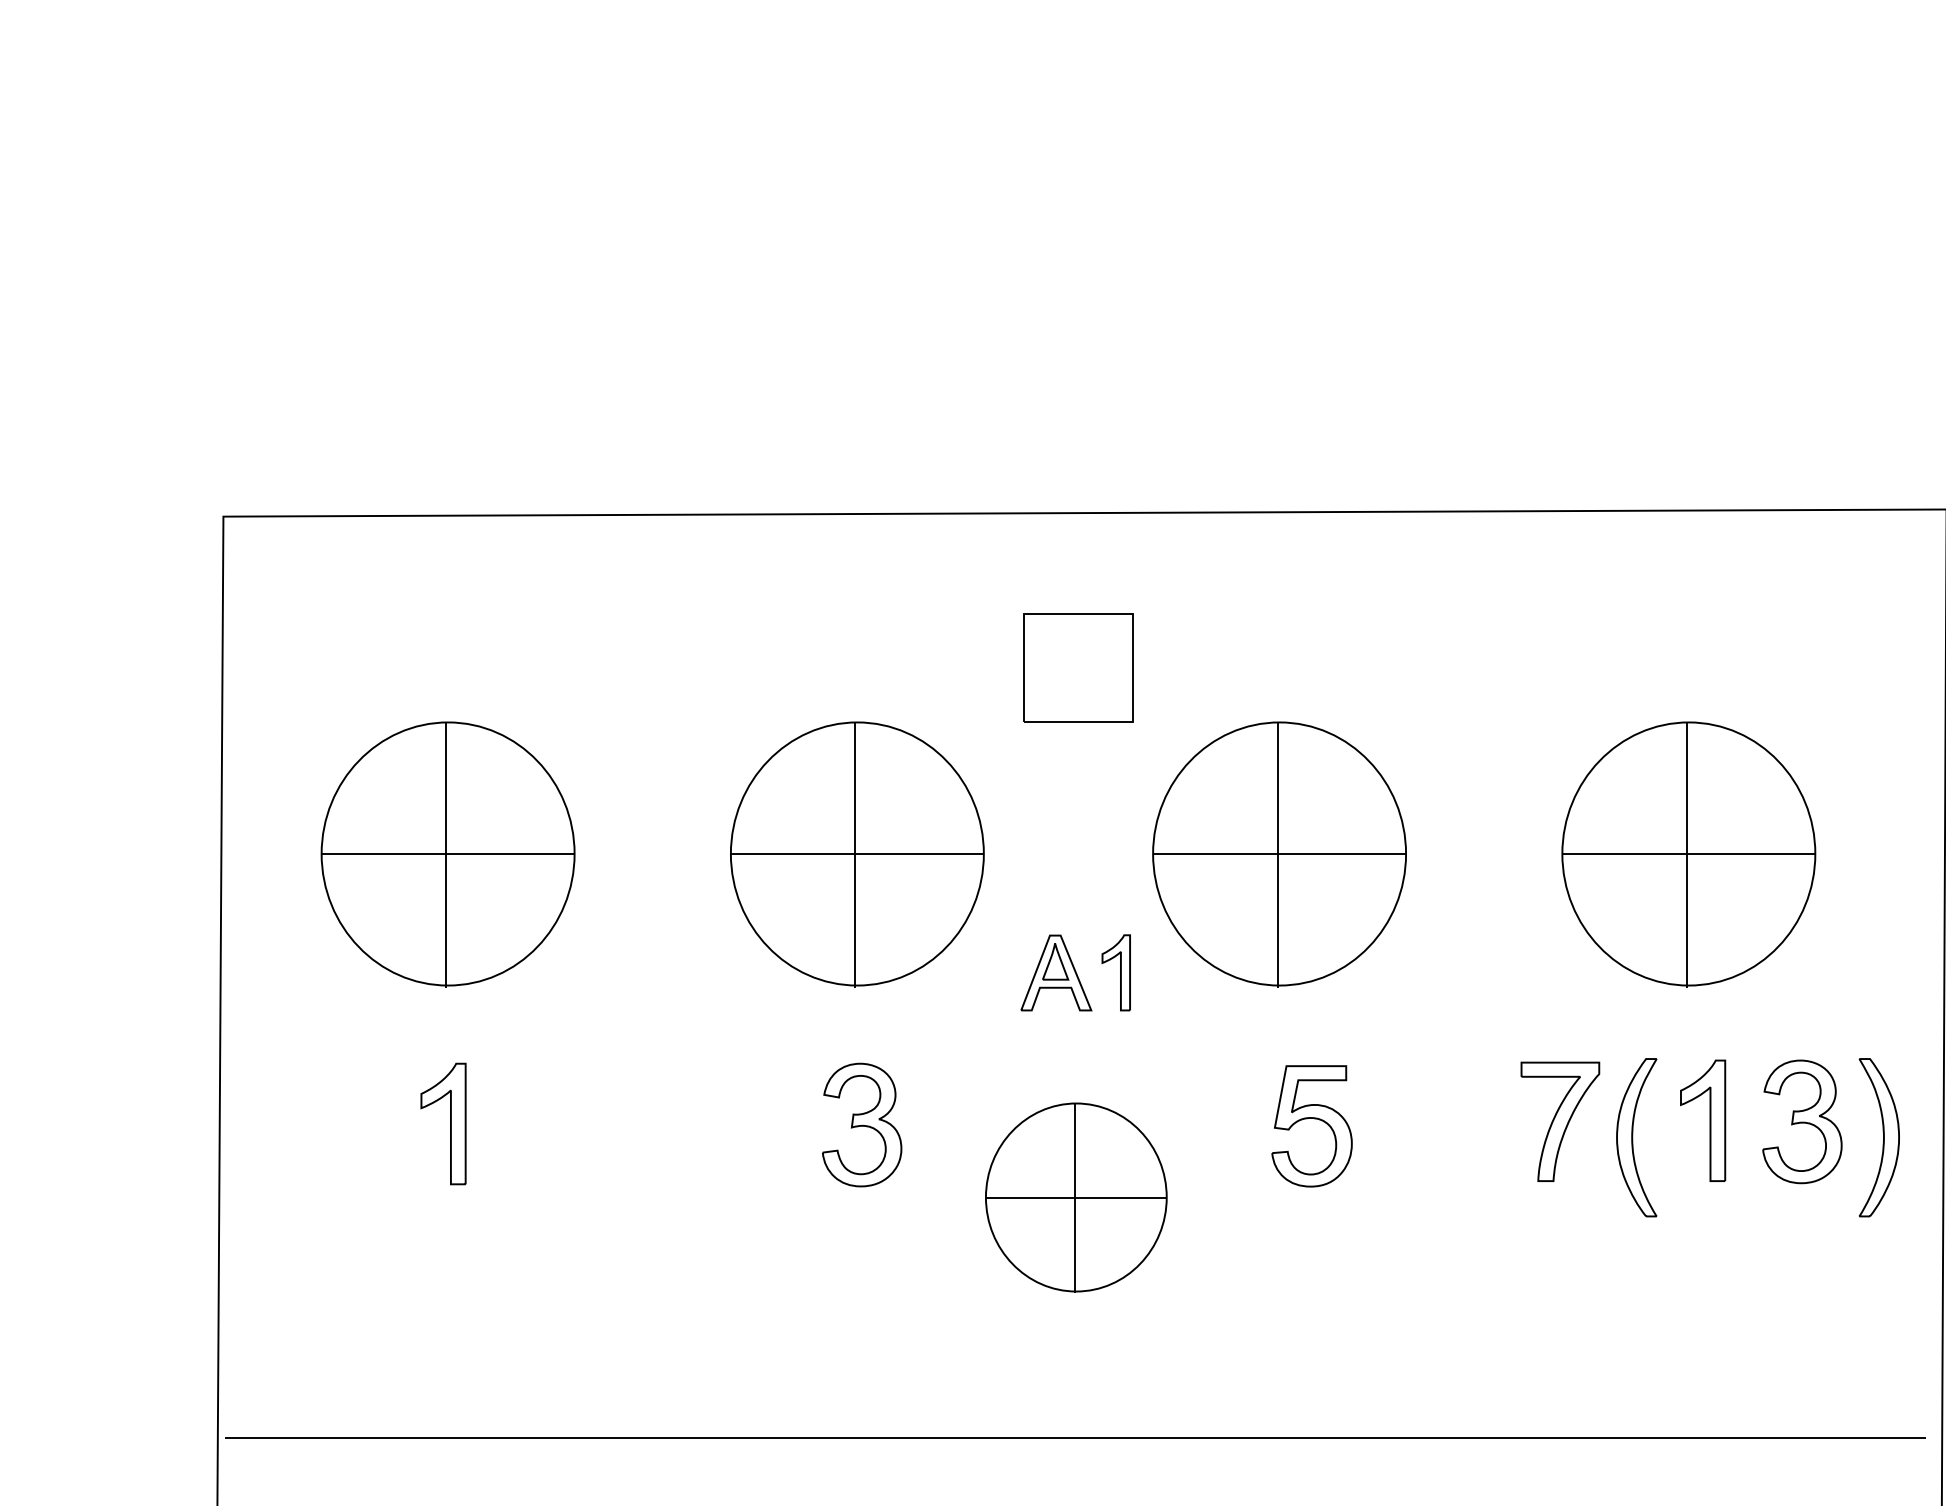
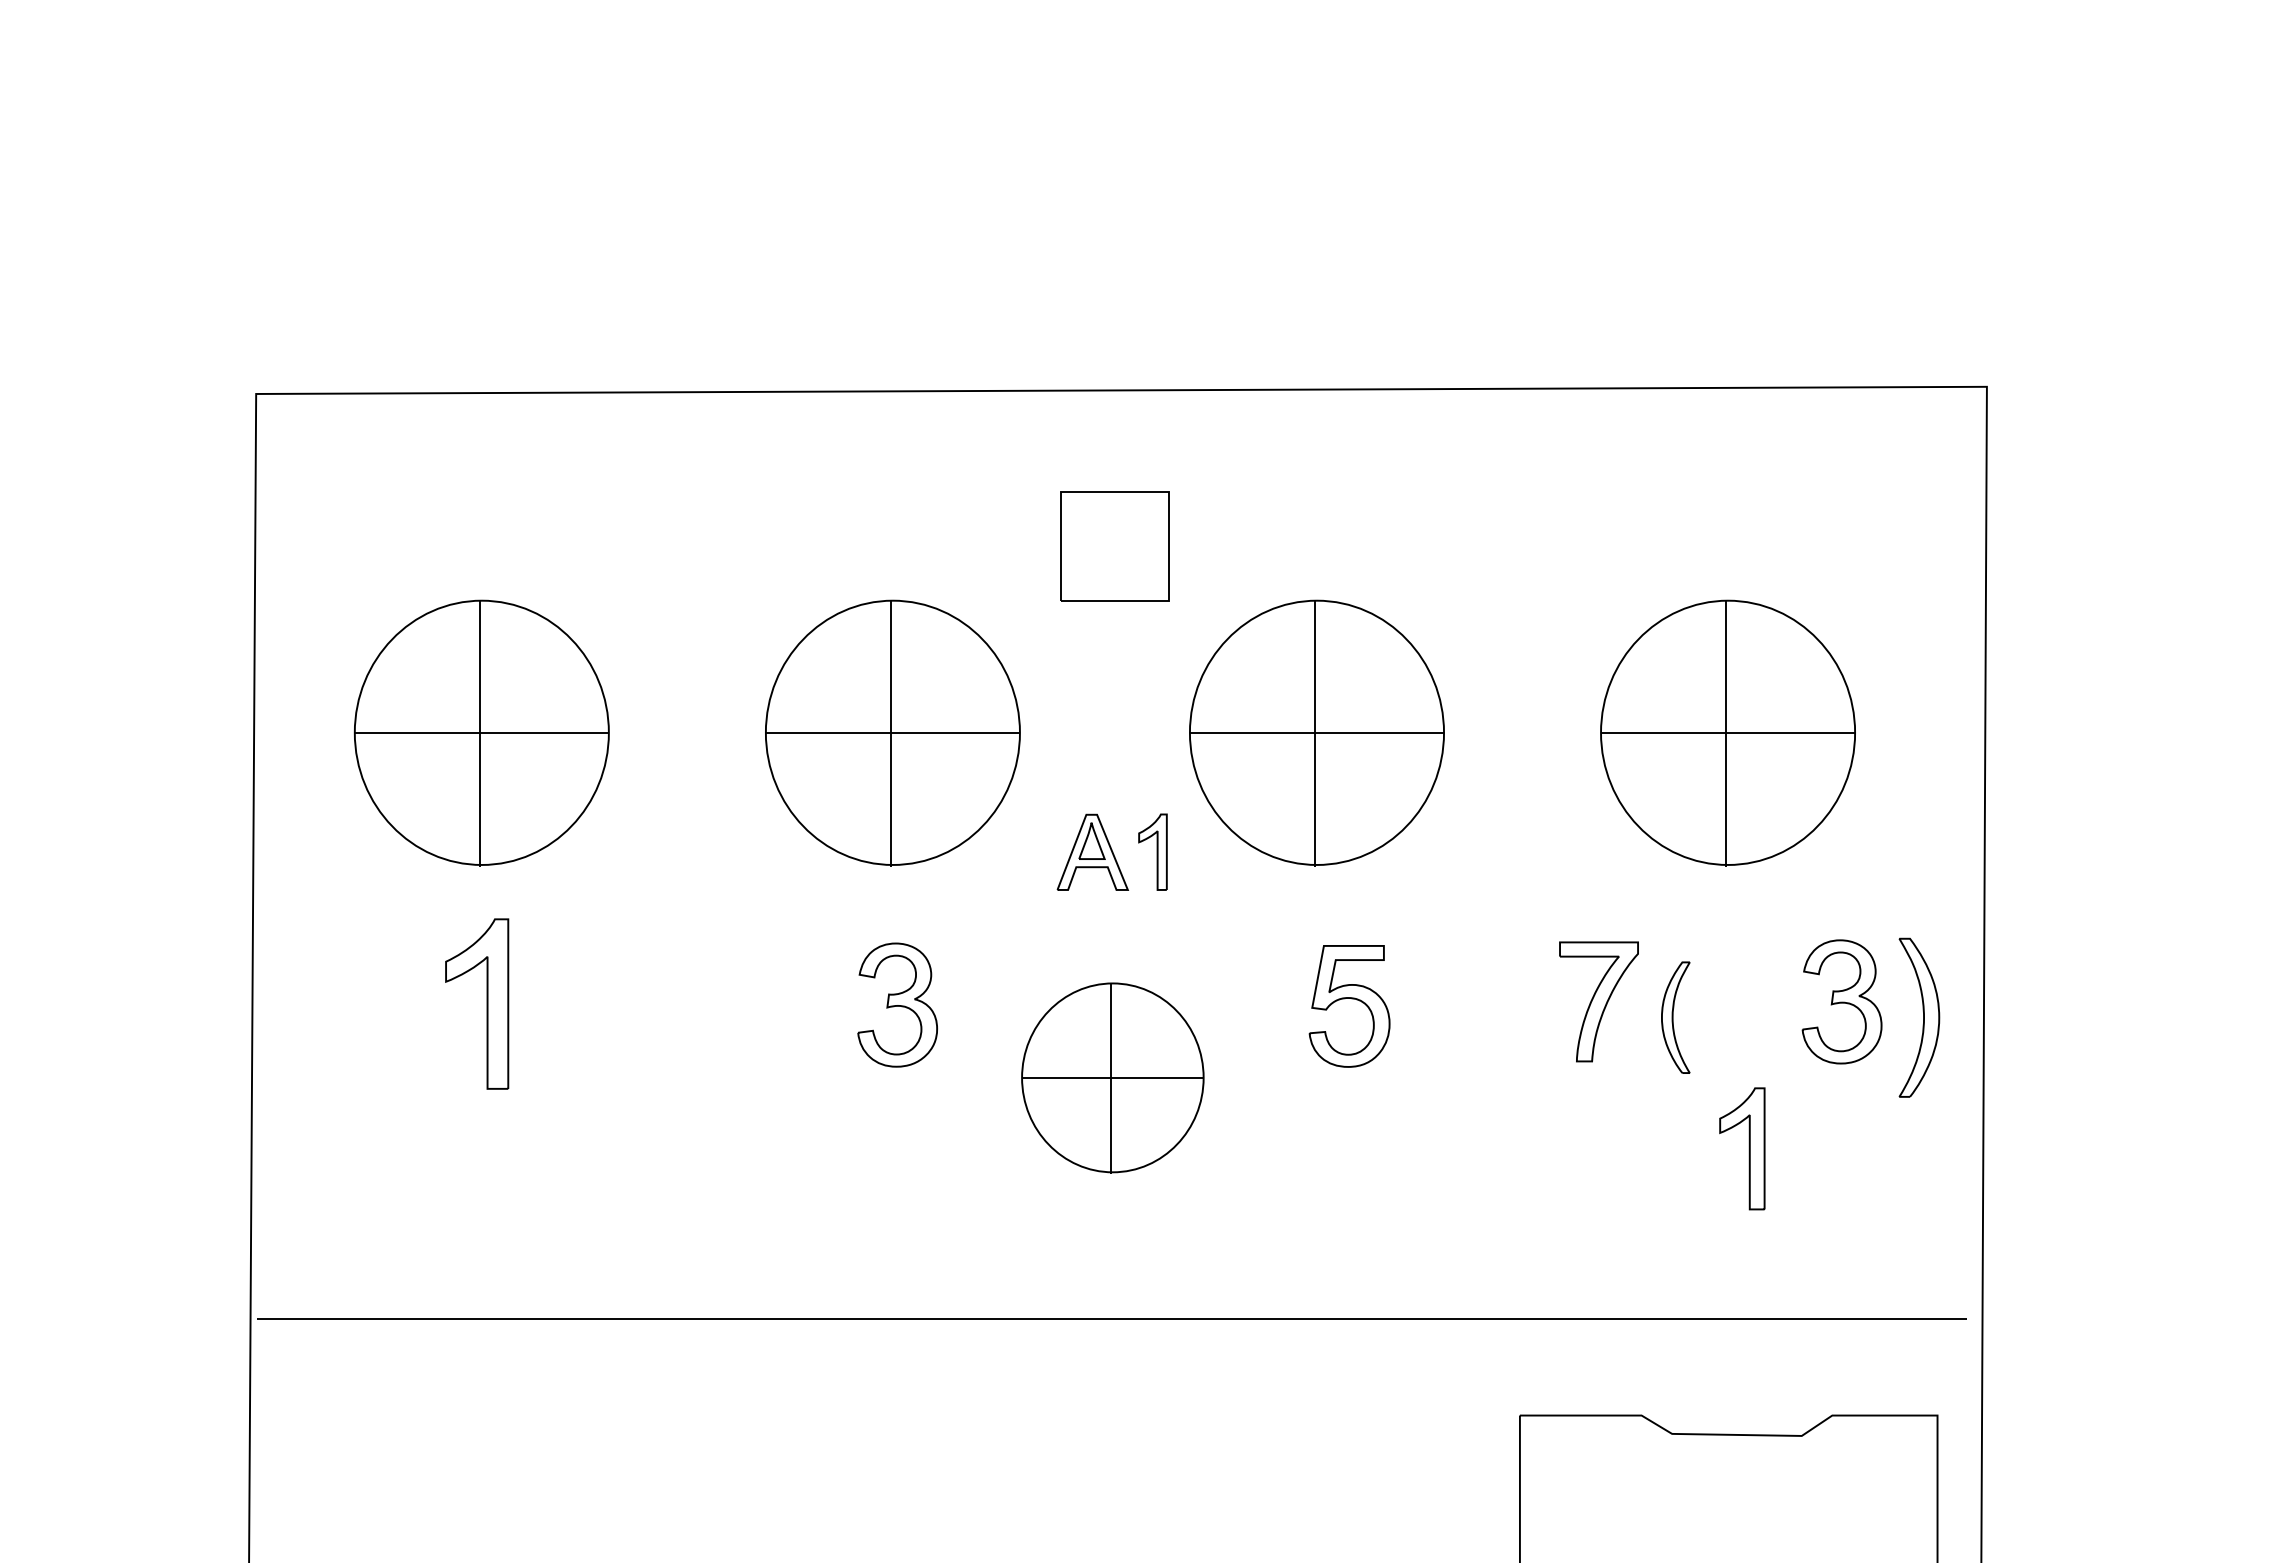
part: (1703, 1120) -> (1742, 1148), moved
part: (443, 1123) -> (477, 1003), size x1.4
part: (1636, 1137) -> (1675, 1017), size x0.7

